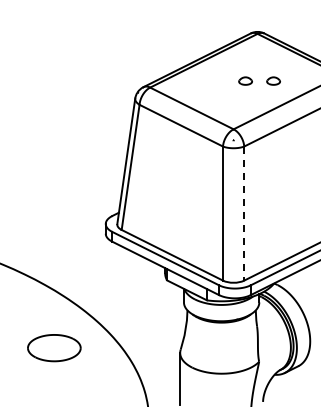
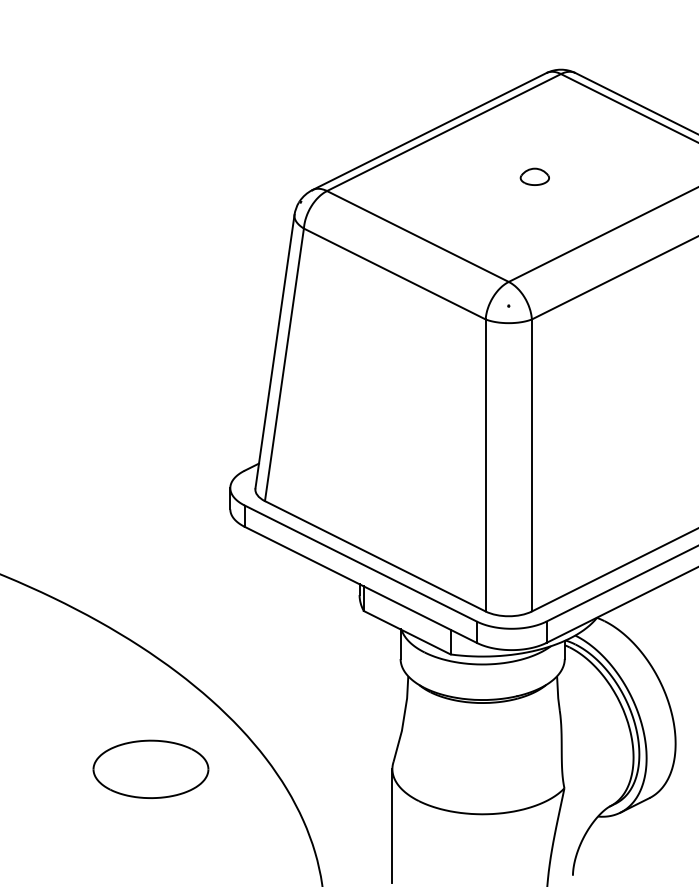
part: (273, 80) -> (595, 175), removed
line: (244, 214) -> (532, 467), dashed -> solid
part: (54, 348) -> (151, 770), moved

